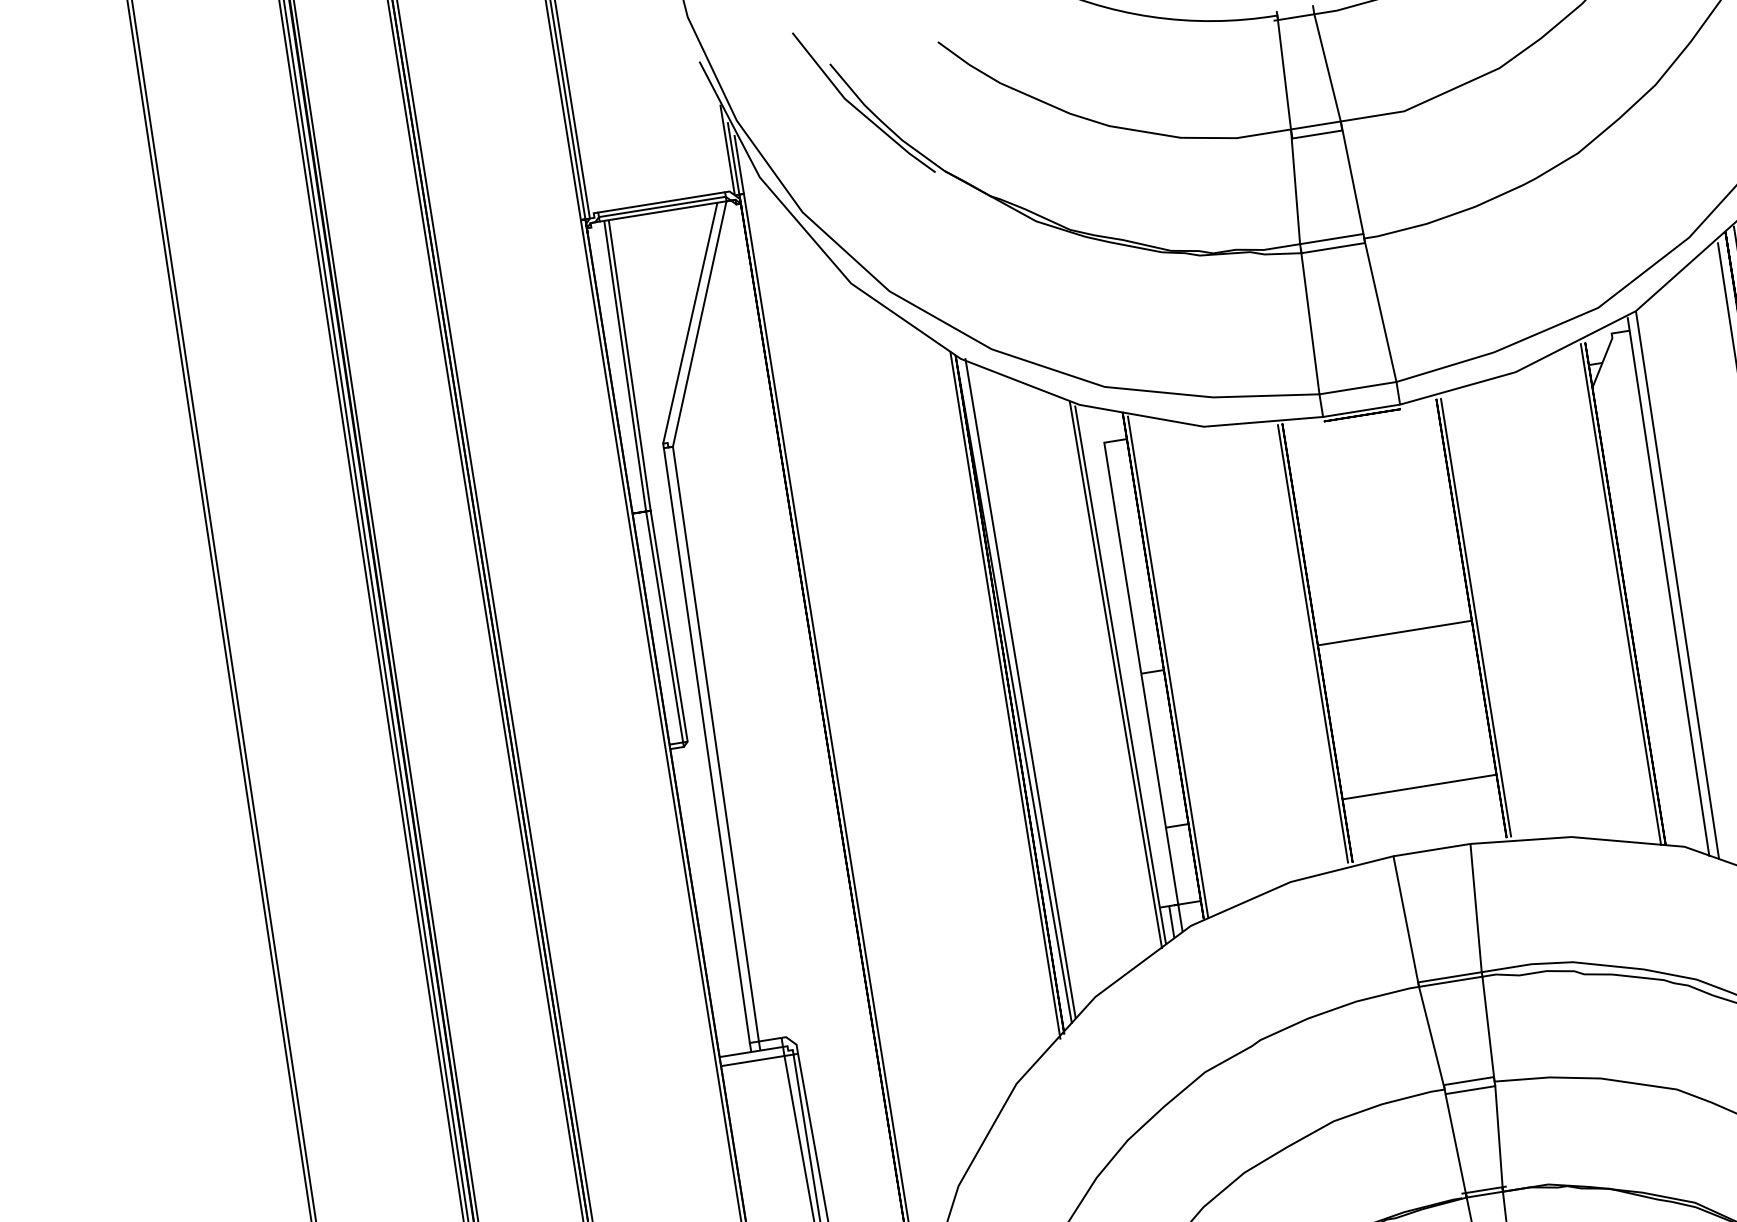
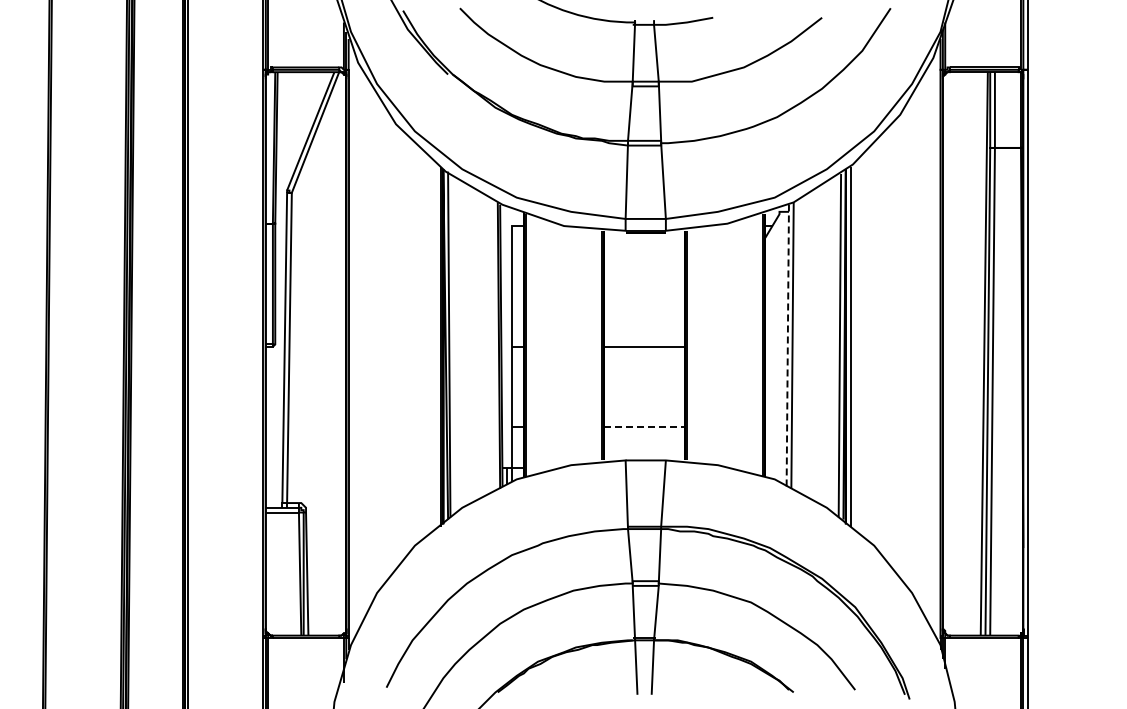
line: (1667, 586) -> (787, 345), solid -> dashed
line: (1421, 787) -> (645, 427), solid -> dashed

